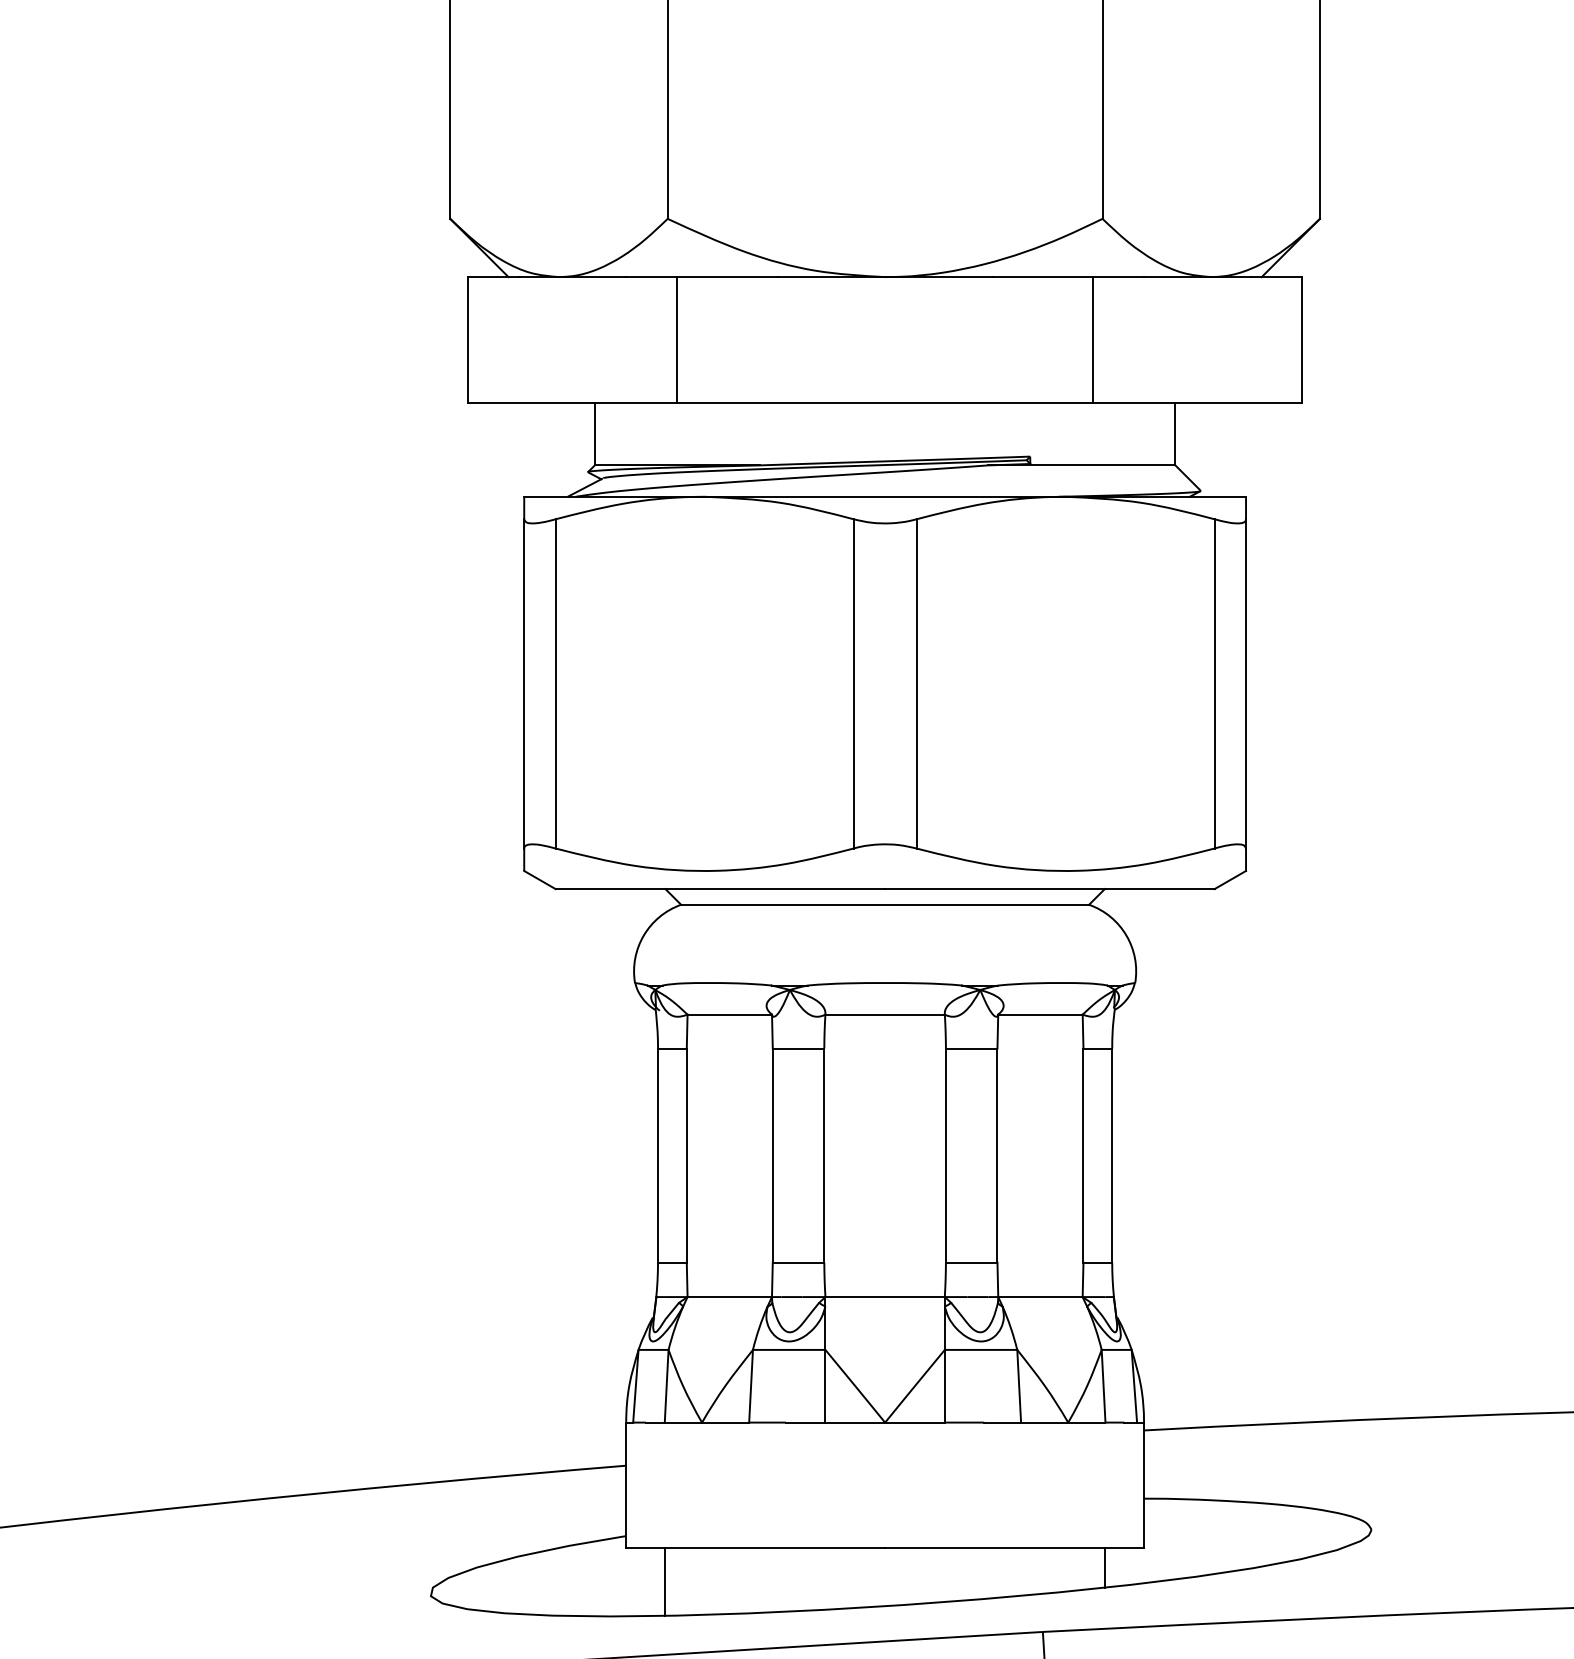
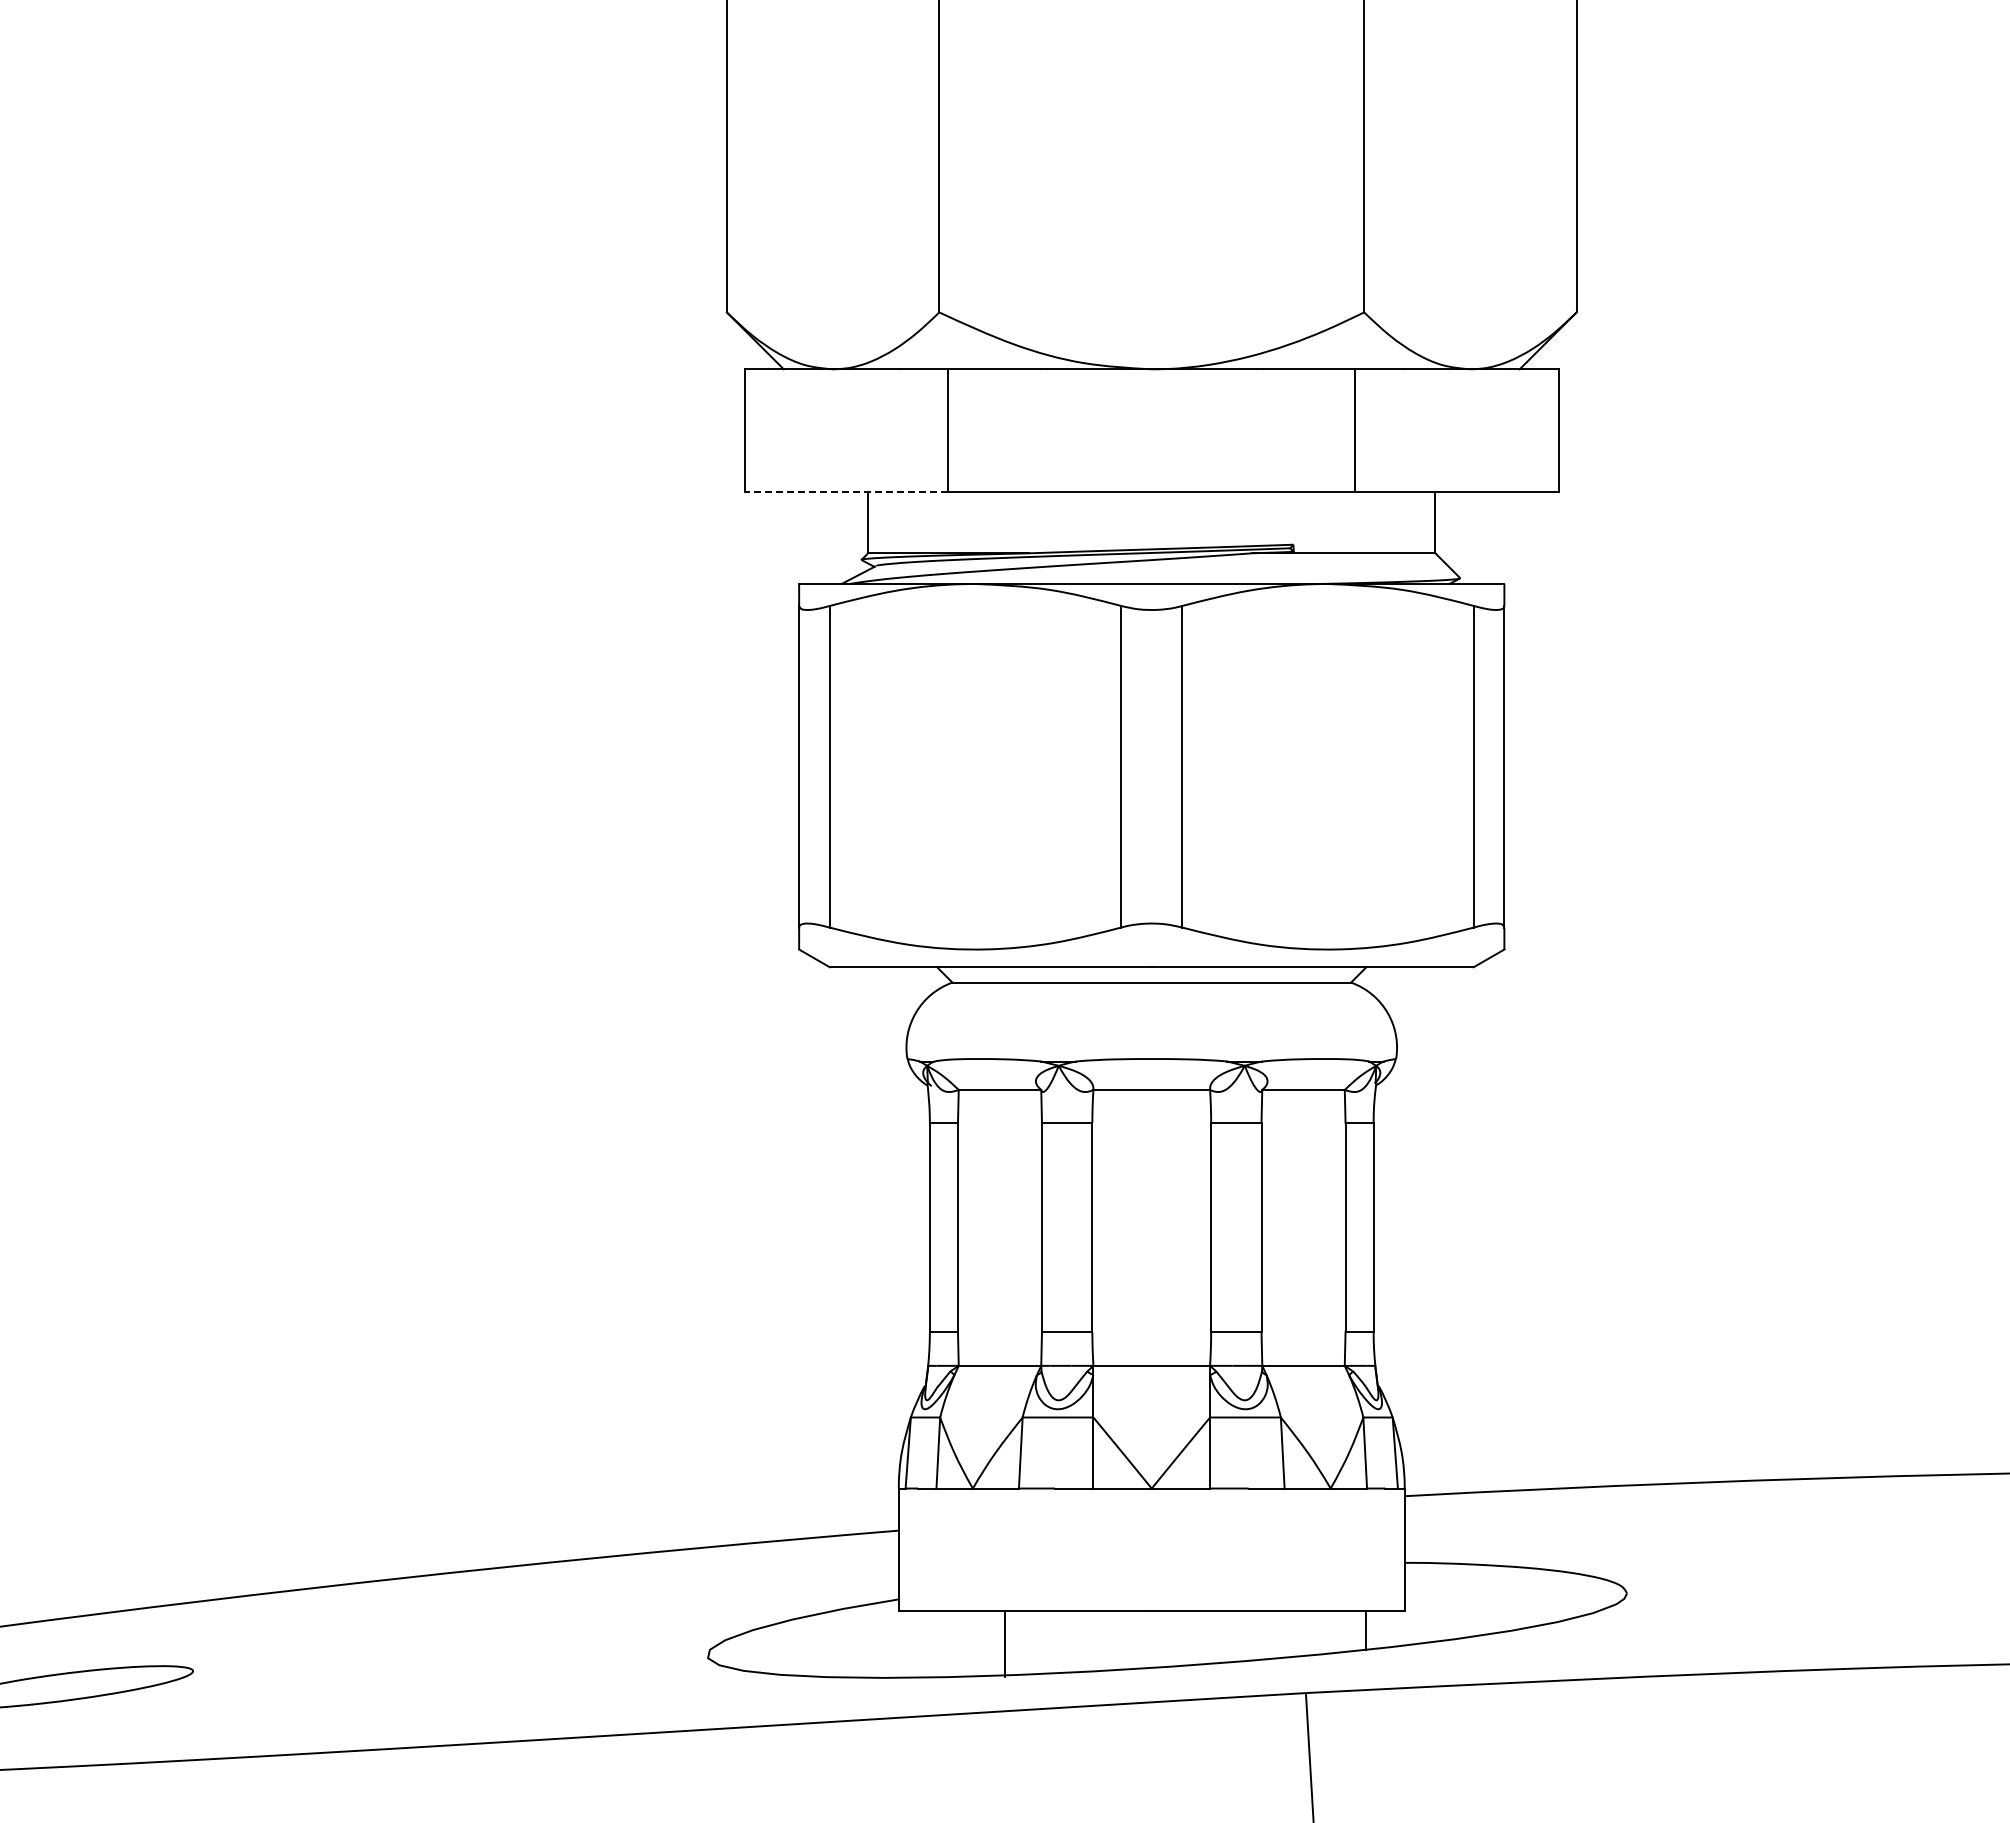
line: (572, 402) -> (846, 491), solid -> dashed
line: (665, 1582) -> (1005, 1644), moved

